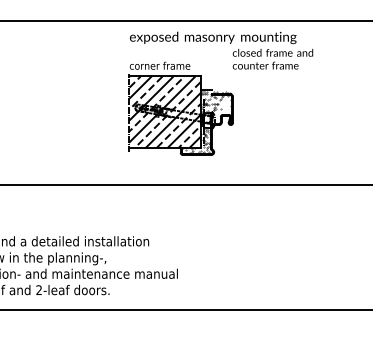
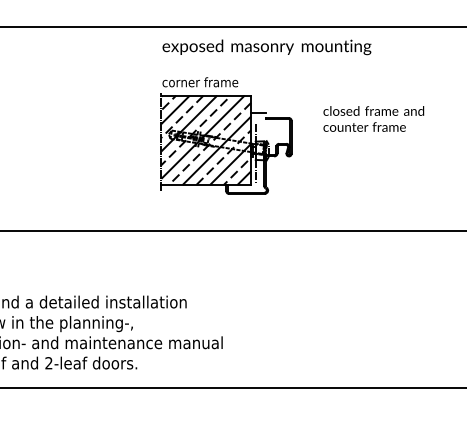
text: (272, 58) -> (373, 118), moved
hatch: (216, 102) -> (270, 128), removed
hatch: (196, 141) -> (246, 176), removed

